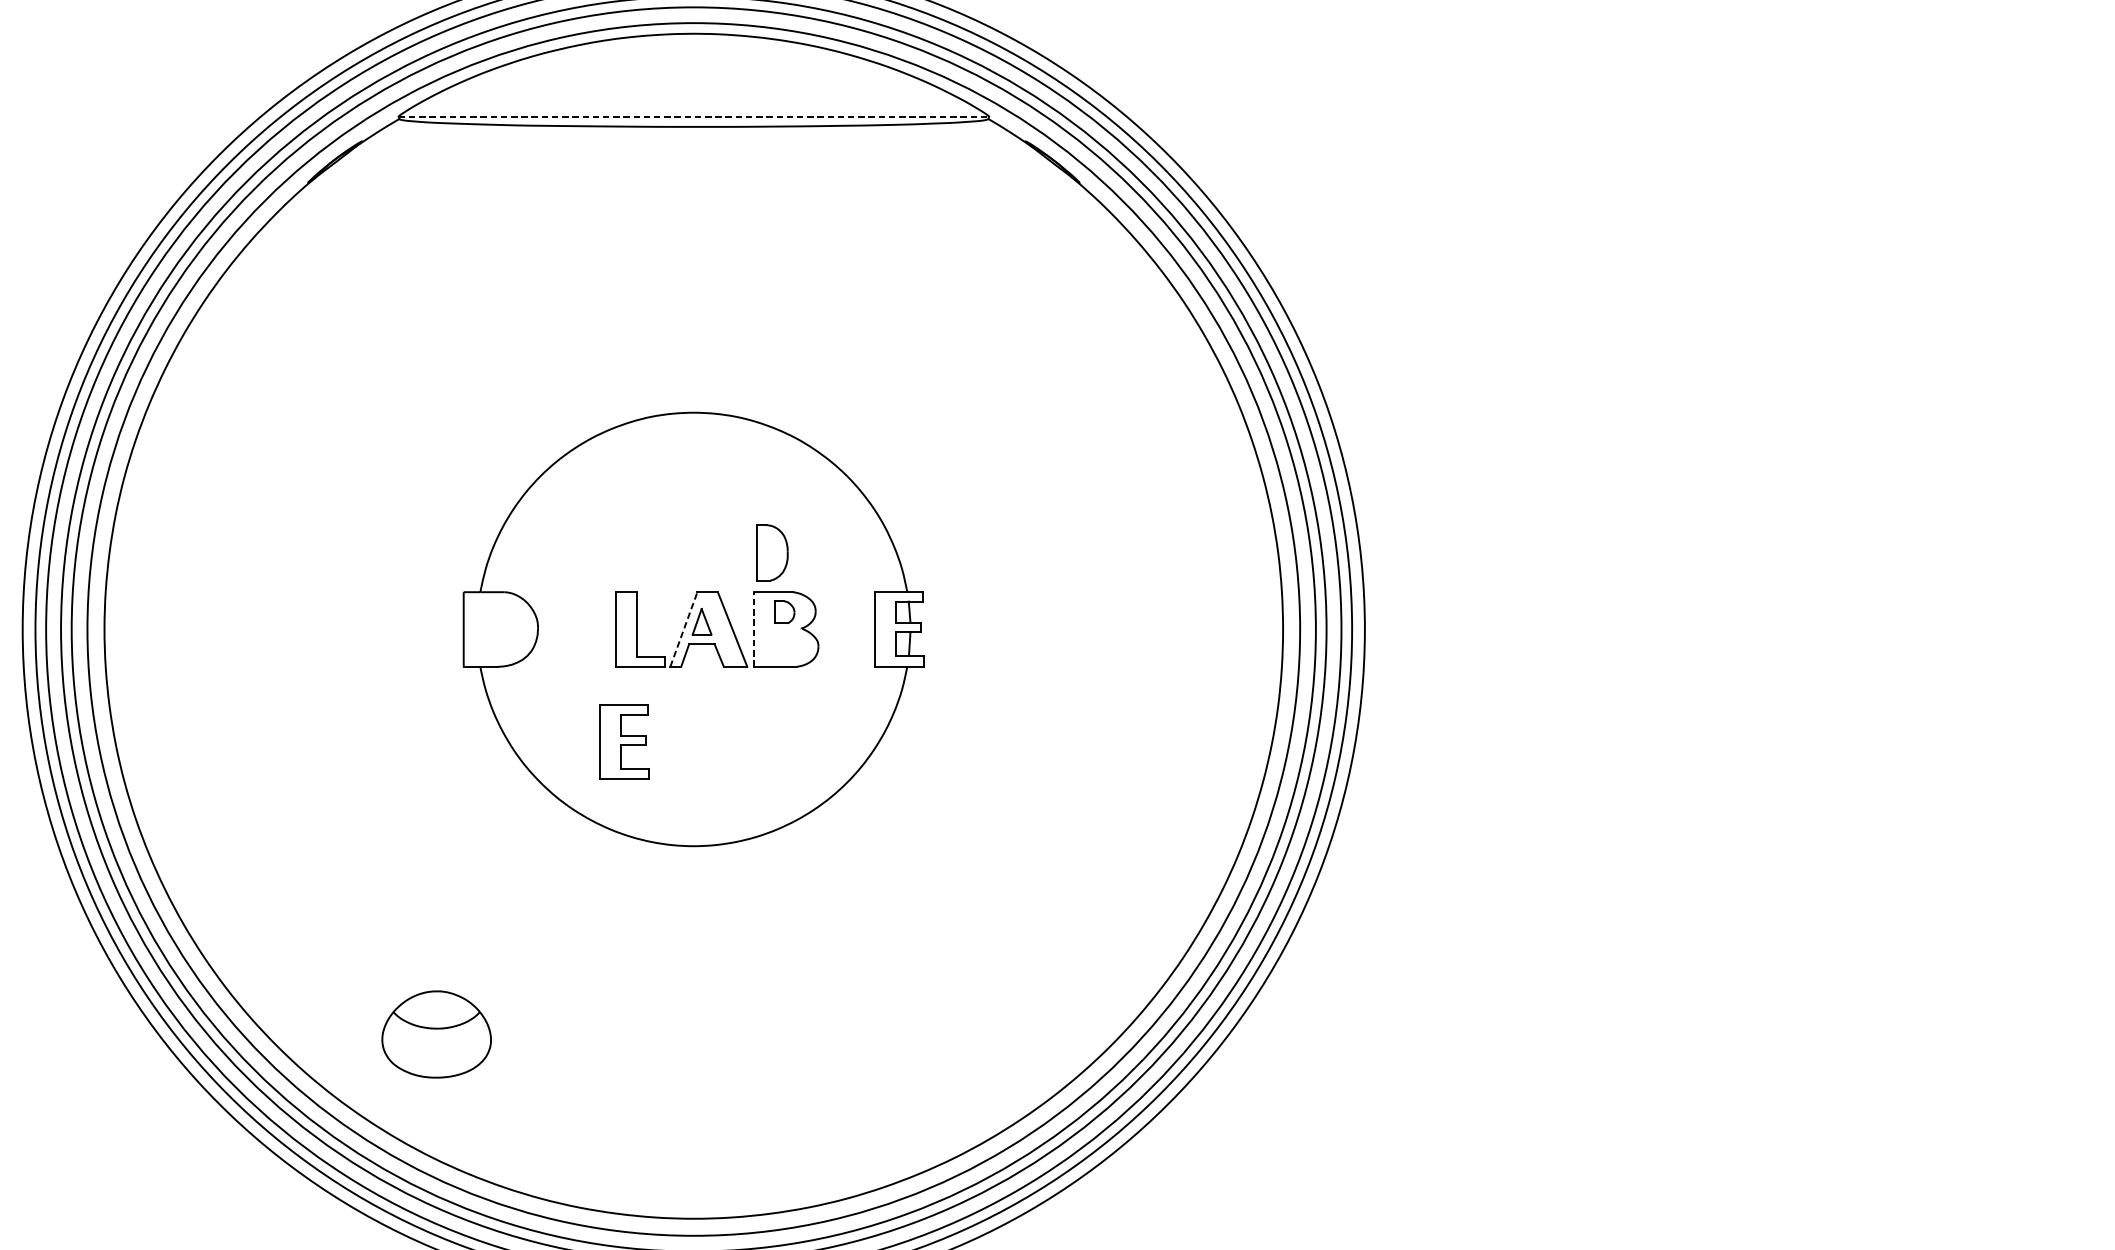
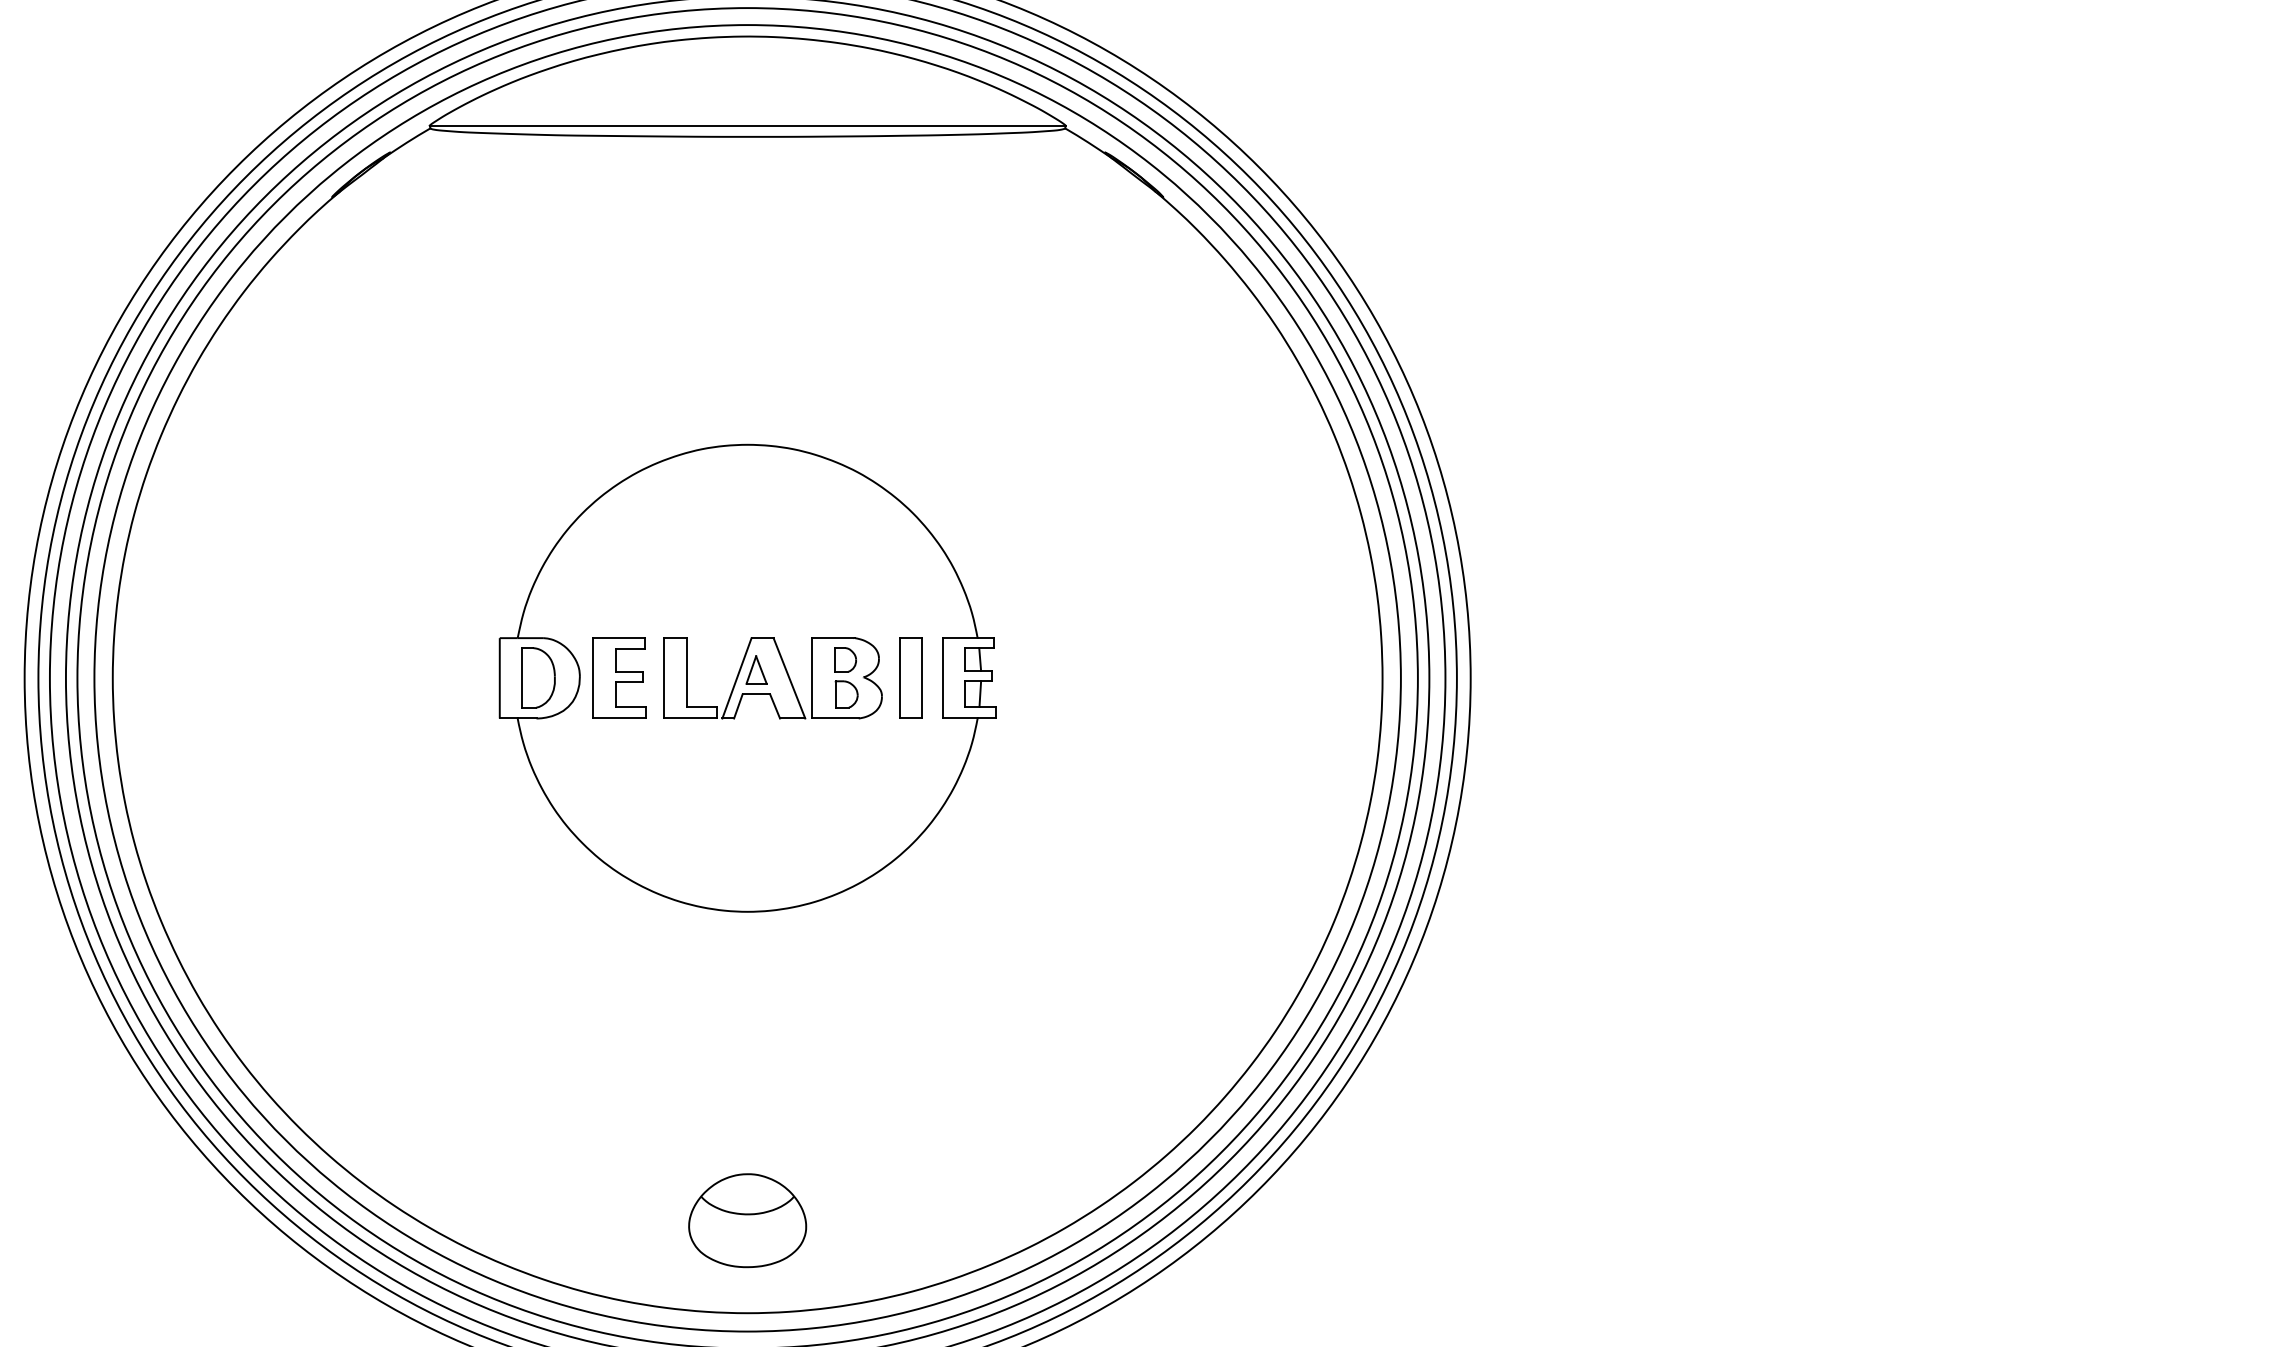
line: (694, 116) -> (748, 125), dashed -> solid
part: (772, 552) -> (538, 677), moved
line: (753, 628) -> (812, 677), dashed -> solid
part: (844, 628) -> (910, 677), added
line: (684, 629) -> (737, 678), dashed -> solid
part: (785, 644) -> (846, 694), added
part: (624, 741) -> (619, 677), moved
part: (436, 1034) -> (747, 1220), moved

